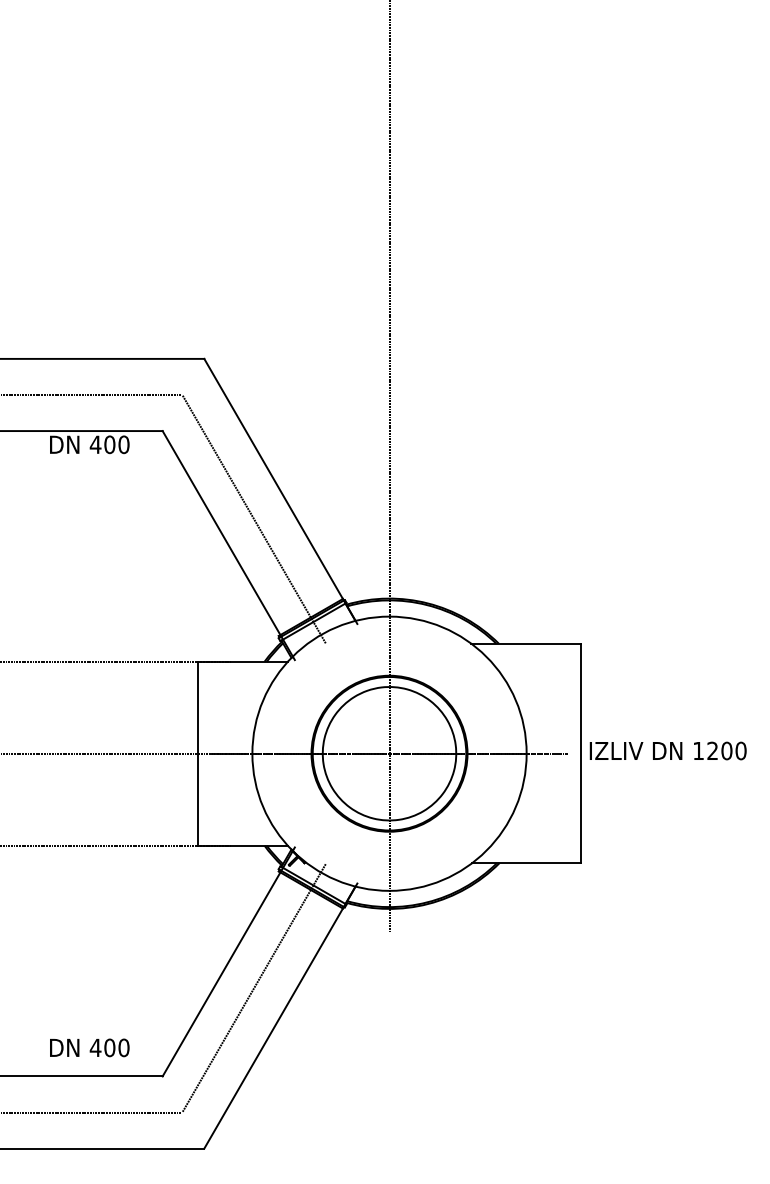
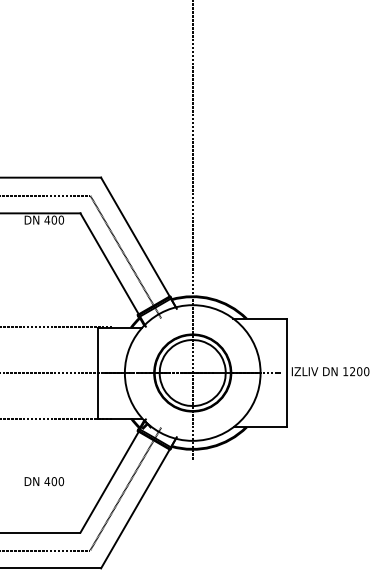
text: (89, 1047) -> (44, 481), moved

